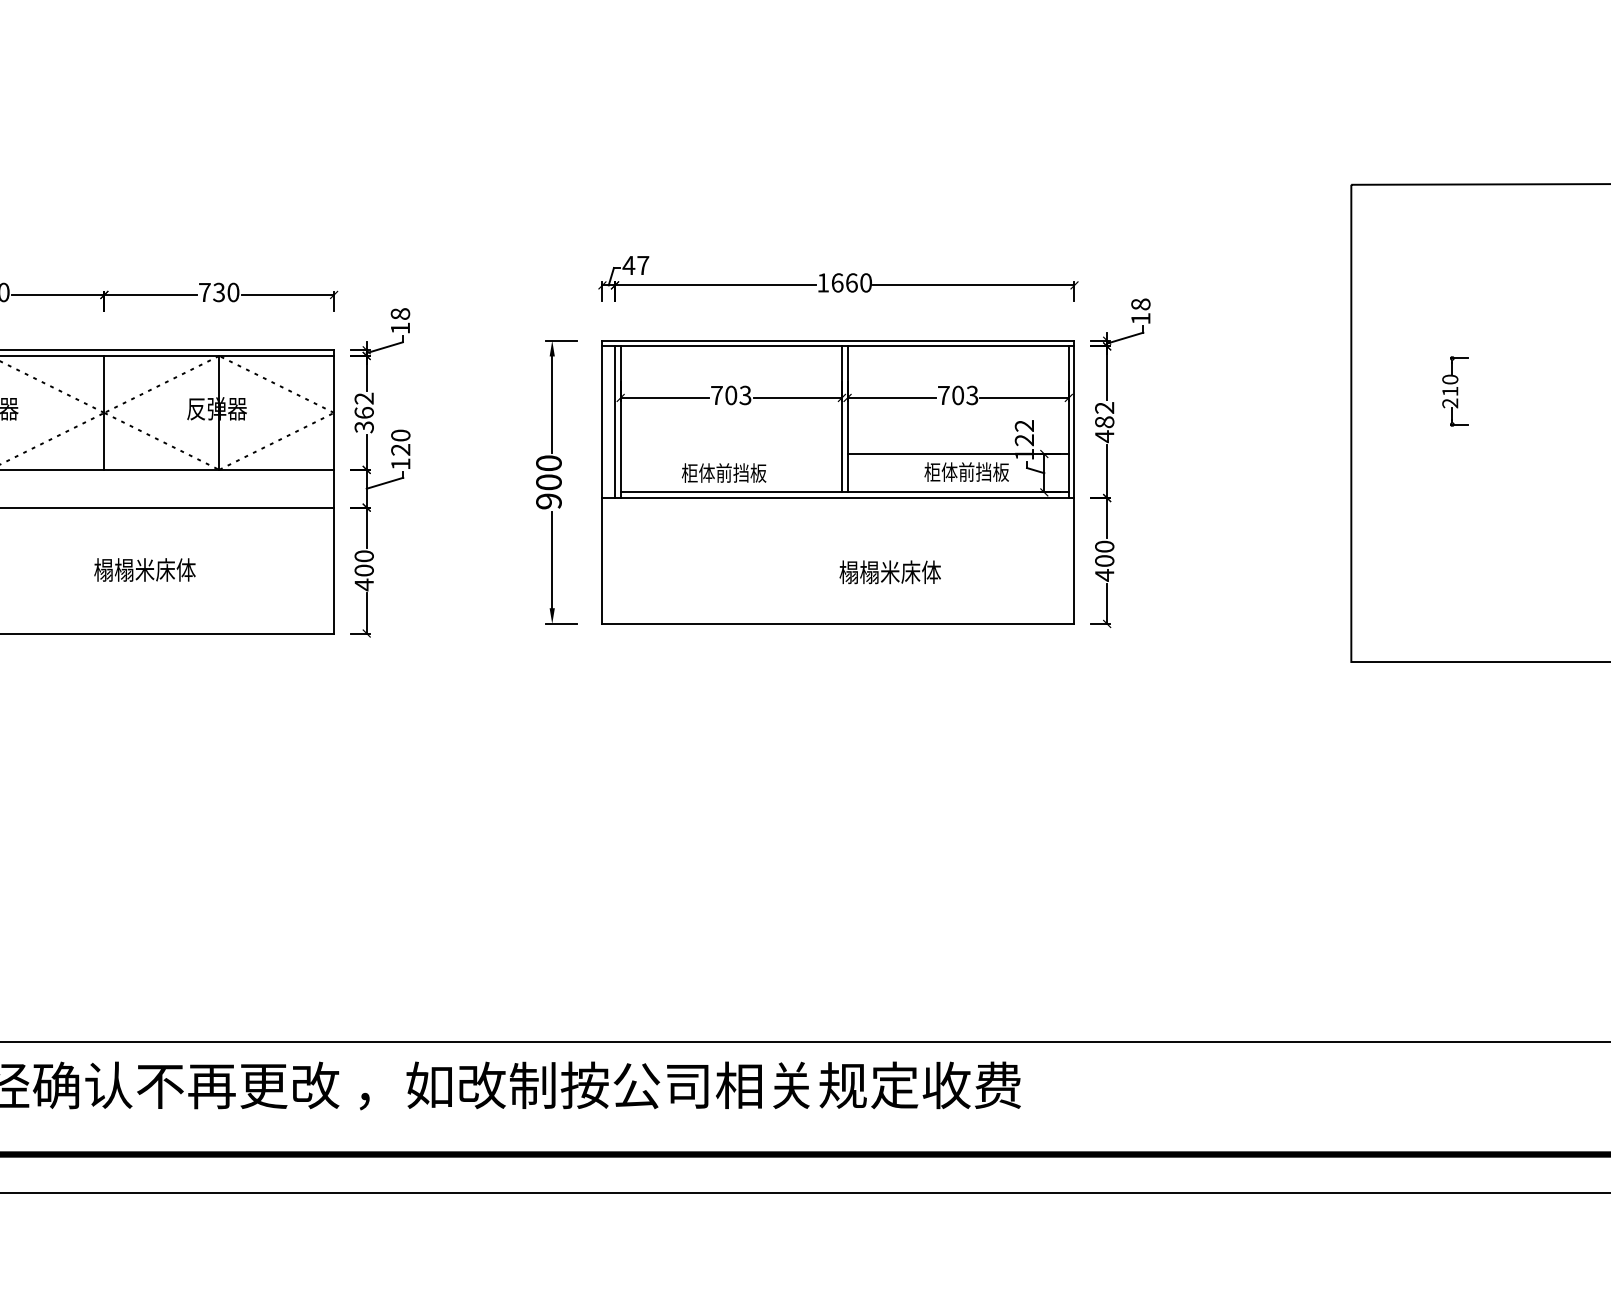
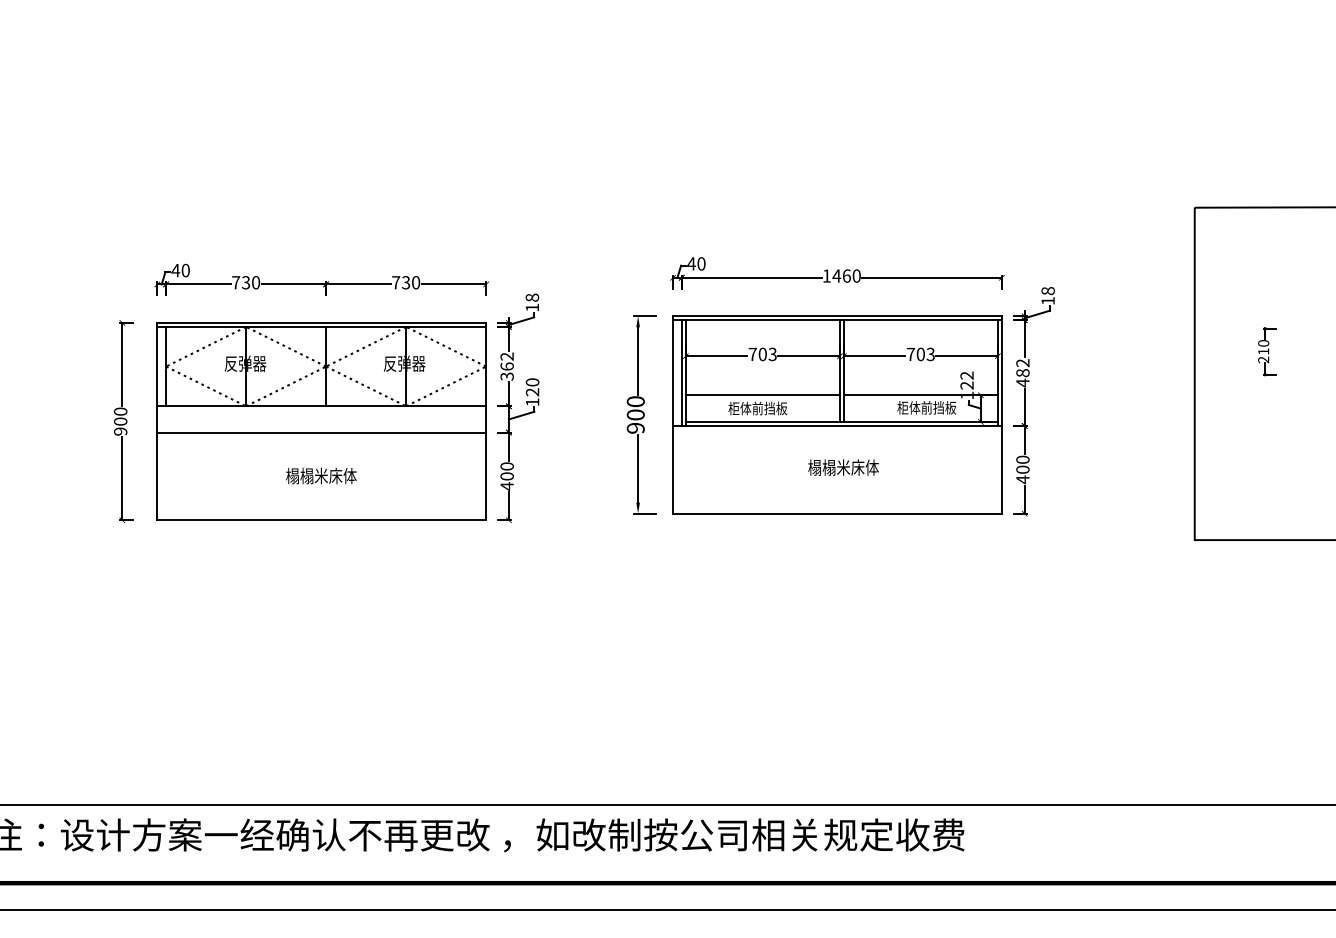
text: (643, 264) -> (701, 263), 47 -> 40
text: (837, 282) -> (836, 275), 1660 -> 1460
line: (730, 454) -> (762, 395), added
text: (145, 569) -> (321, 475), moved
text: (890, 572) -> (843, 467), moved

